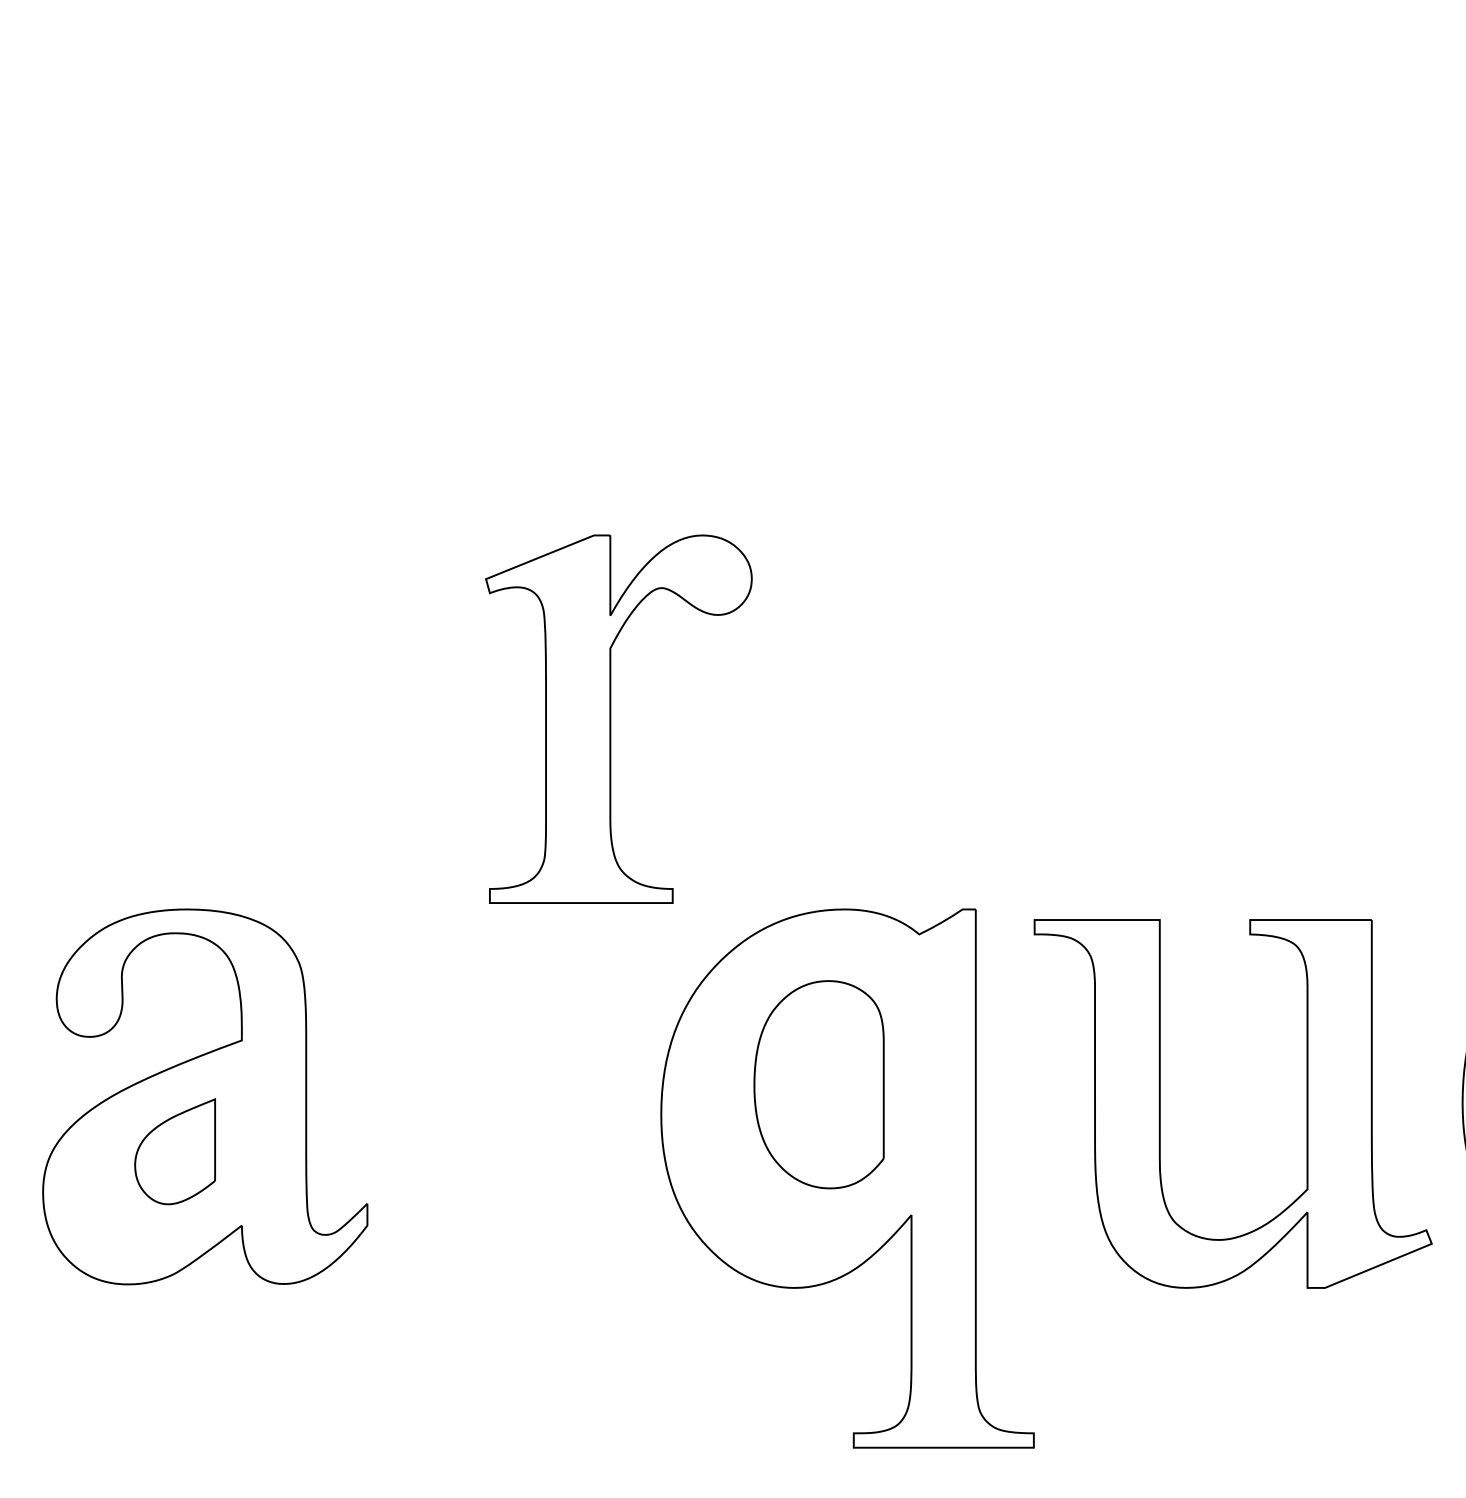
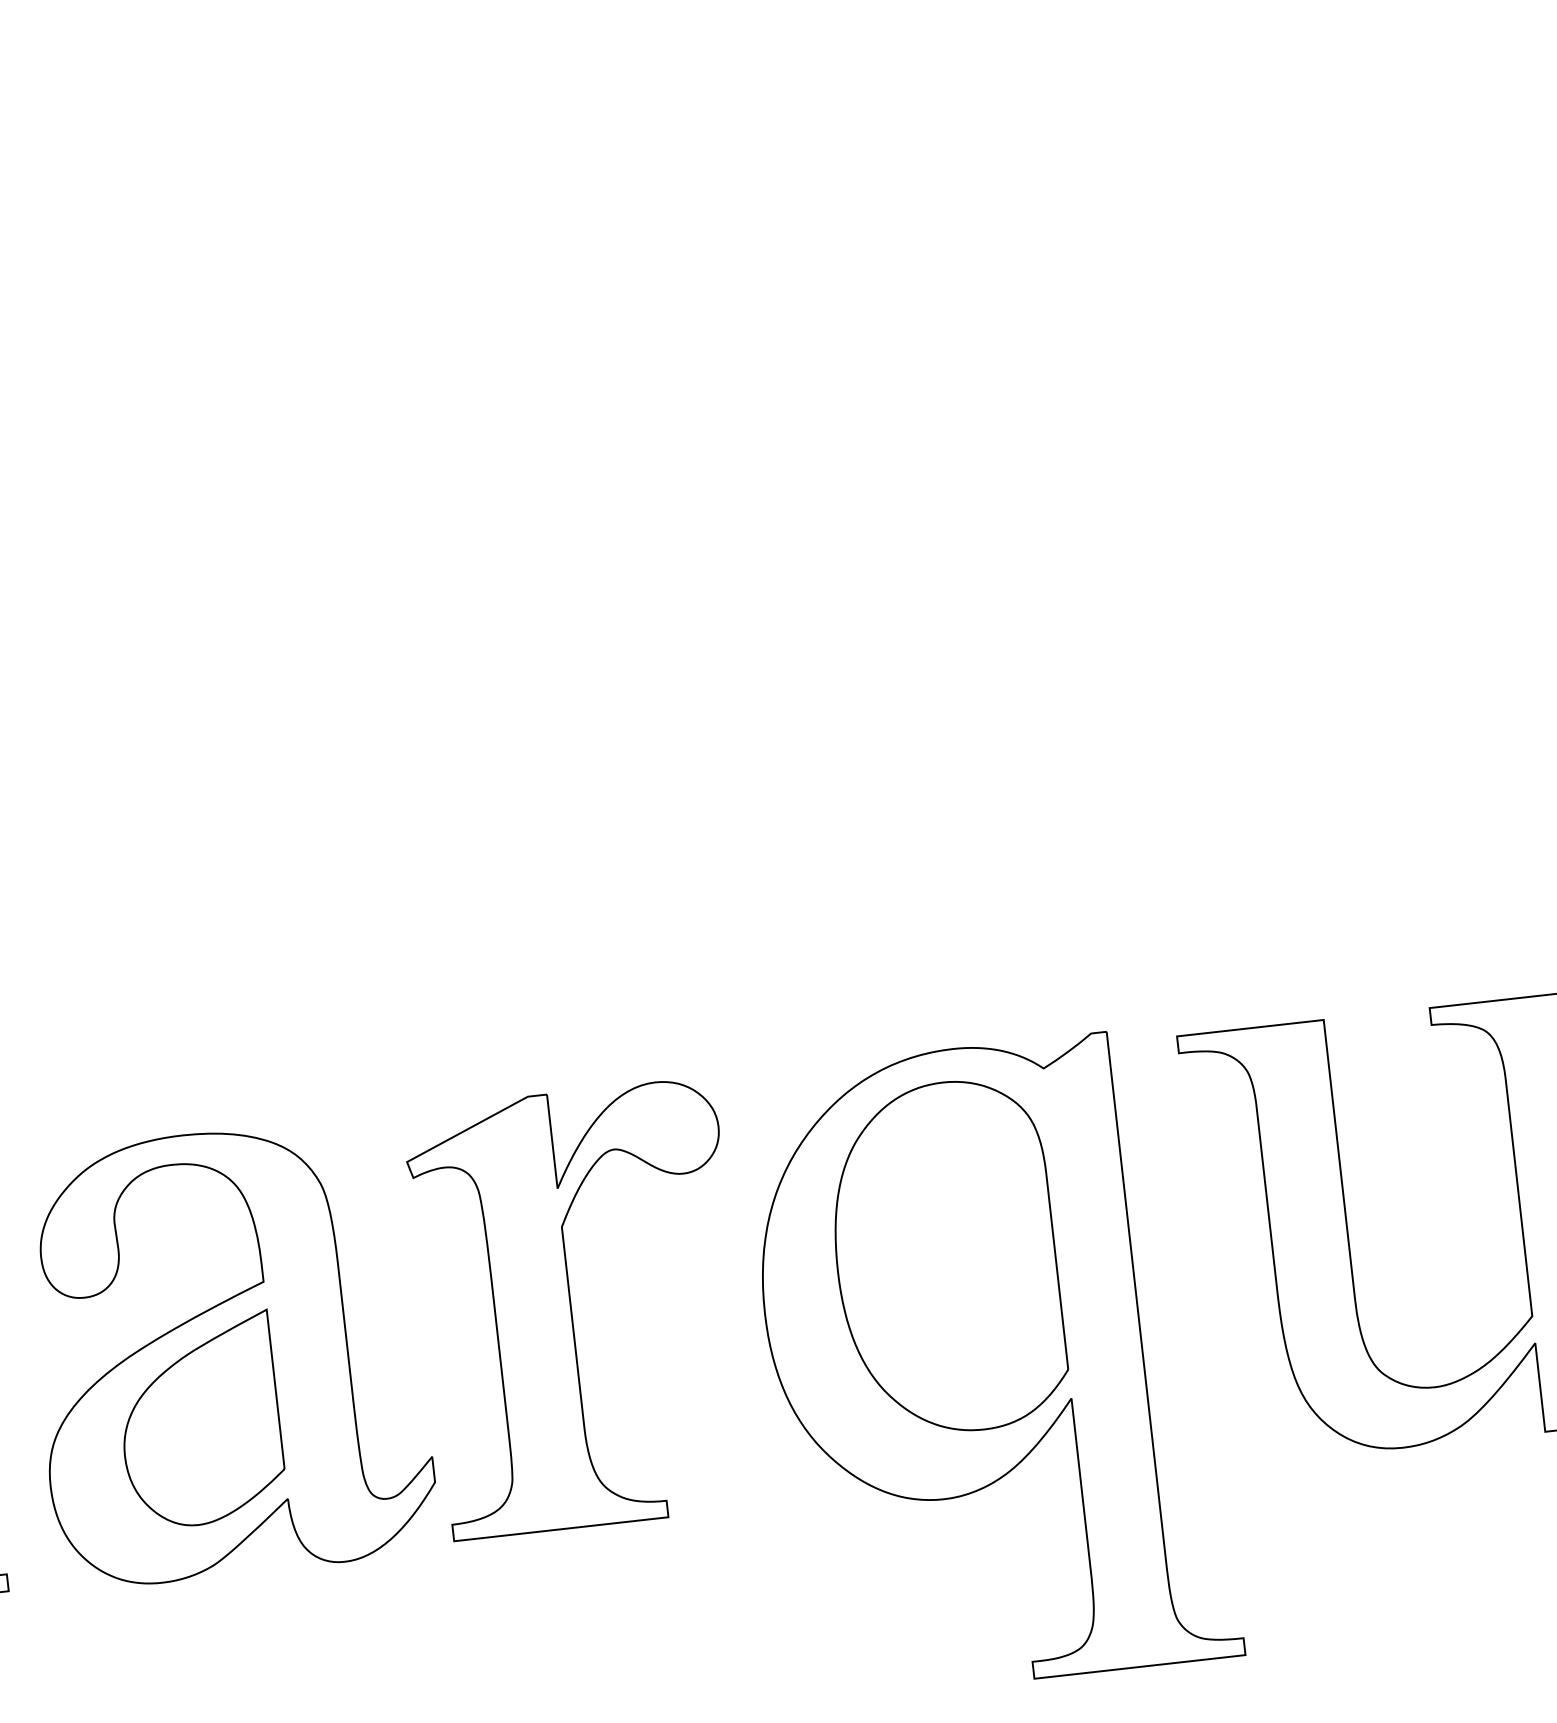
part: (611, 718) -> (572, 1308), moved
part: (818, 1084) -> (945, 1257), size x1.43
part: (174, 1151) -> (199, 1420), size x1.67

